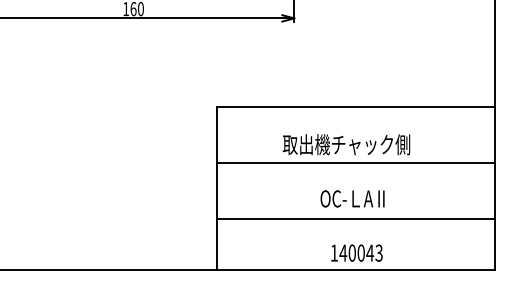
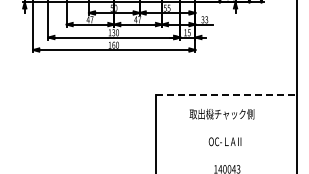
line: (355, 107) -> (226, 95), solid -> dashed
line: (355, 162) -> (226, 123), removed
line: (355, 218) -> (226, 151), removed

